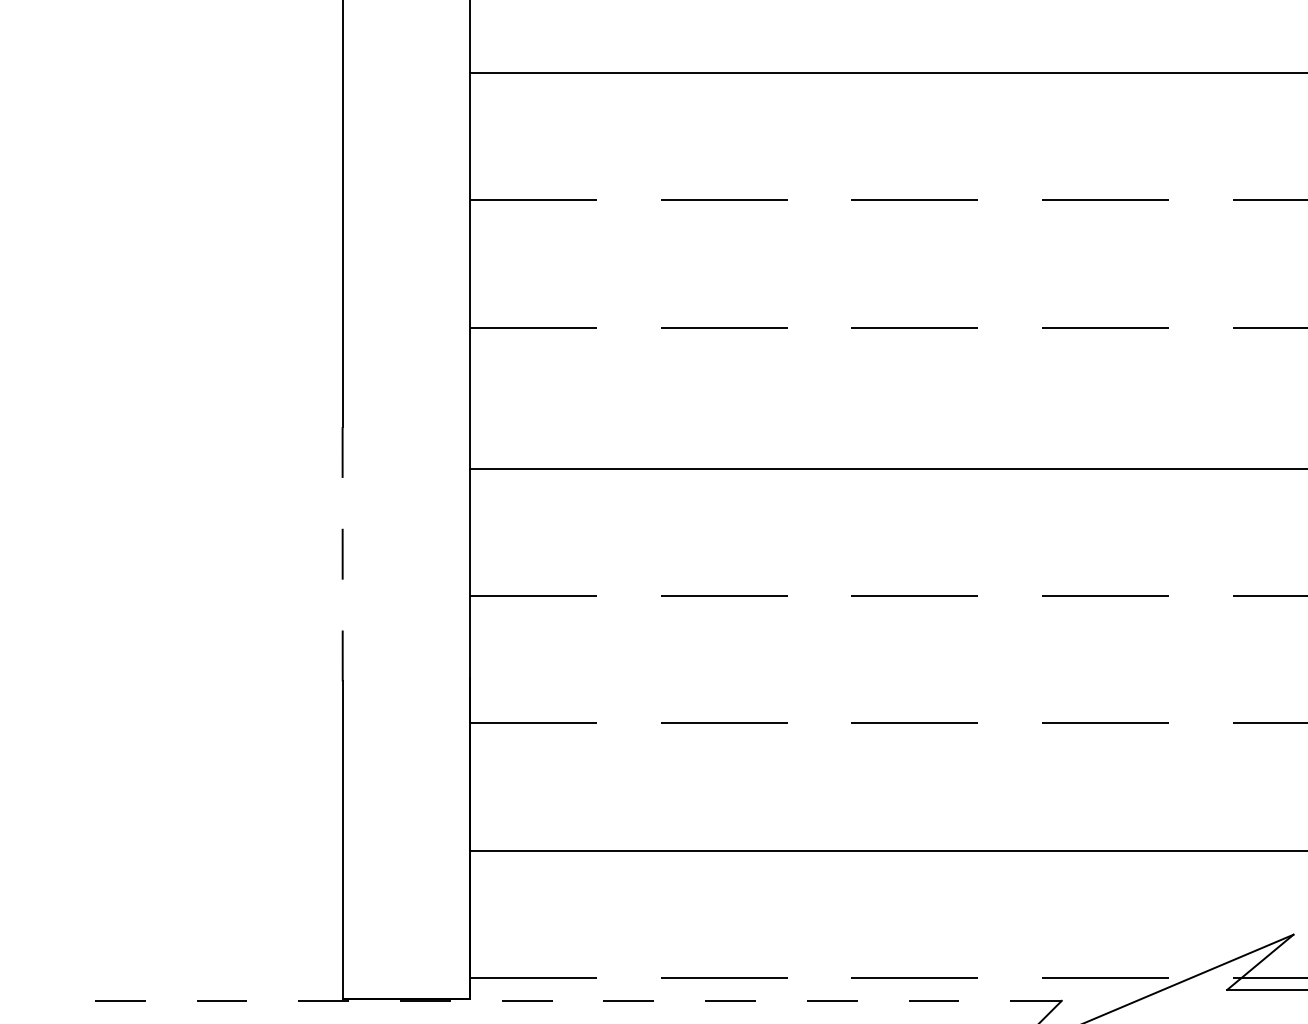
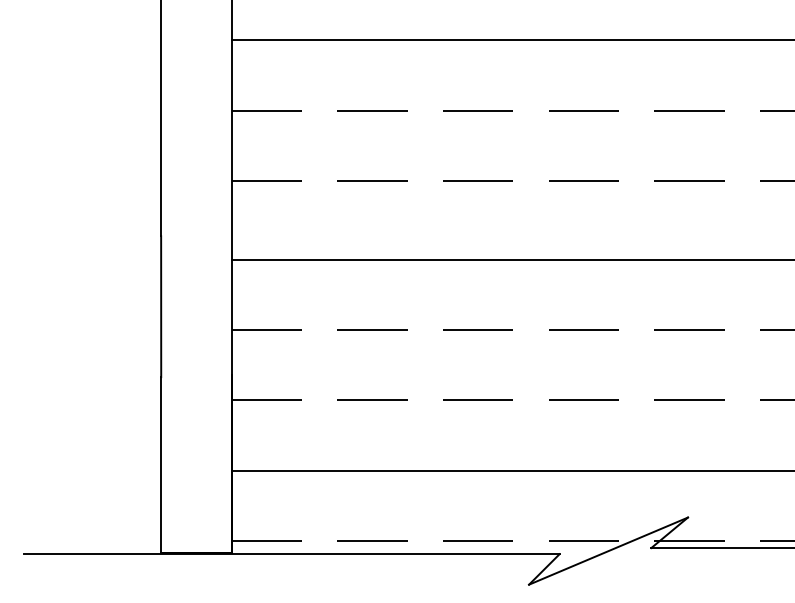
line: (343, 553) -> (161, 306), dashed -> solid
line: (577, 1001) -> (291, 554), dashed -> solid

